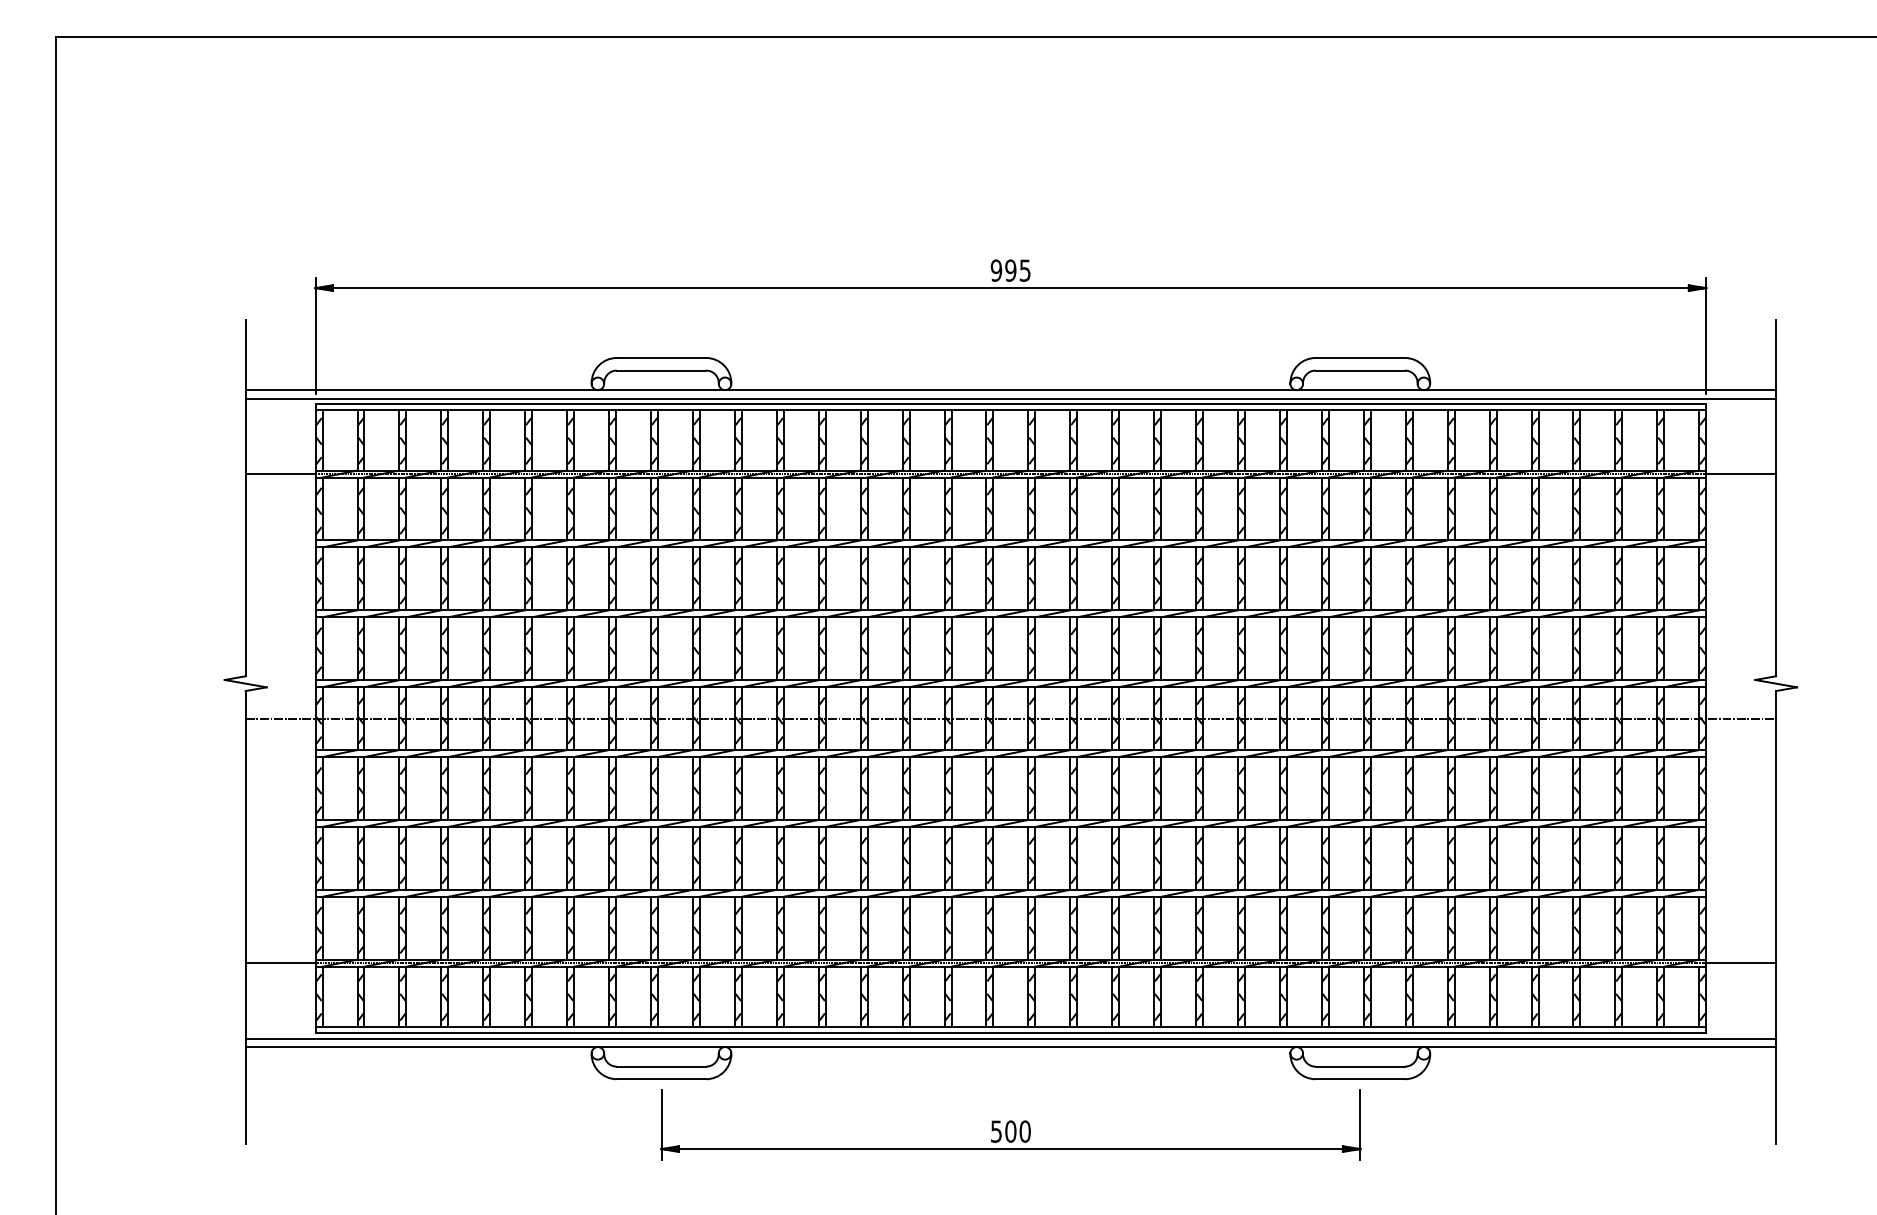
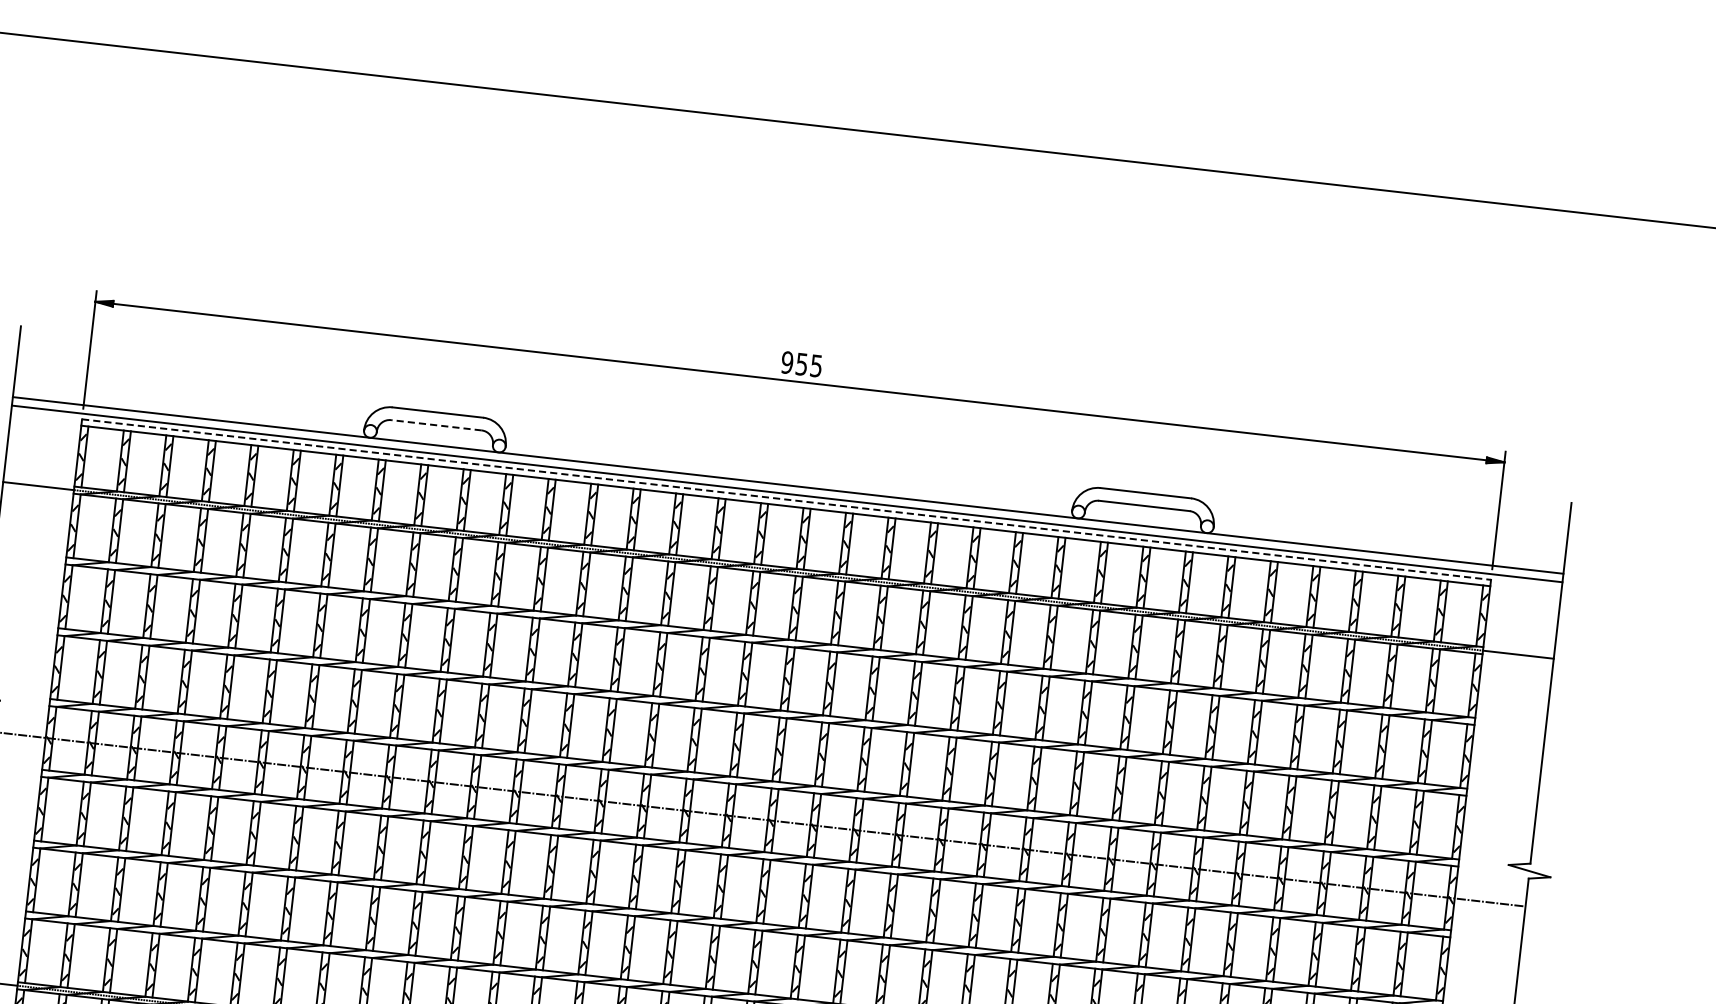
text: (1010, 270) -> (801, 364), 995 -> 955
line: (661, 370) -> (436, 425), solid -> dashed
line: (1011, 404) -> (787, 500), solid -> dashed

